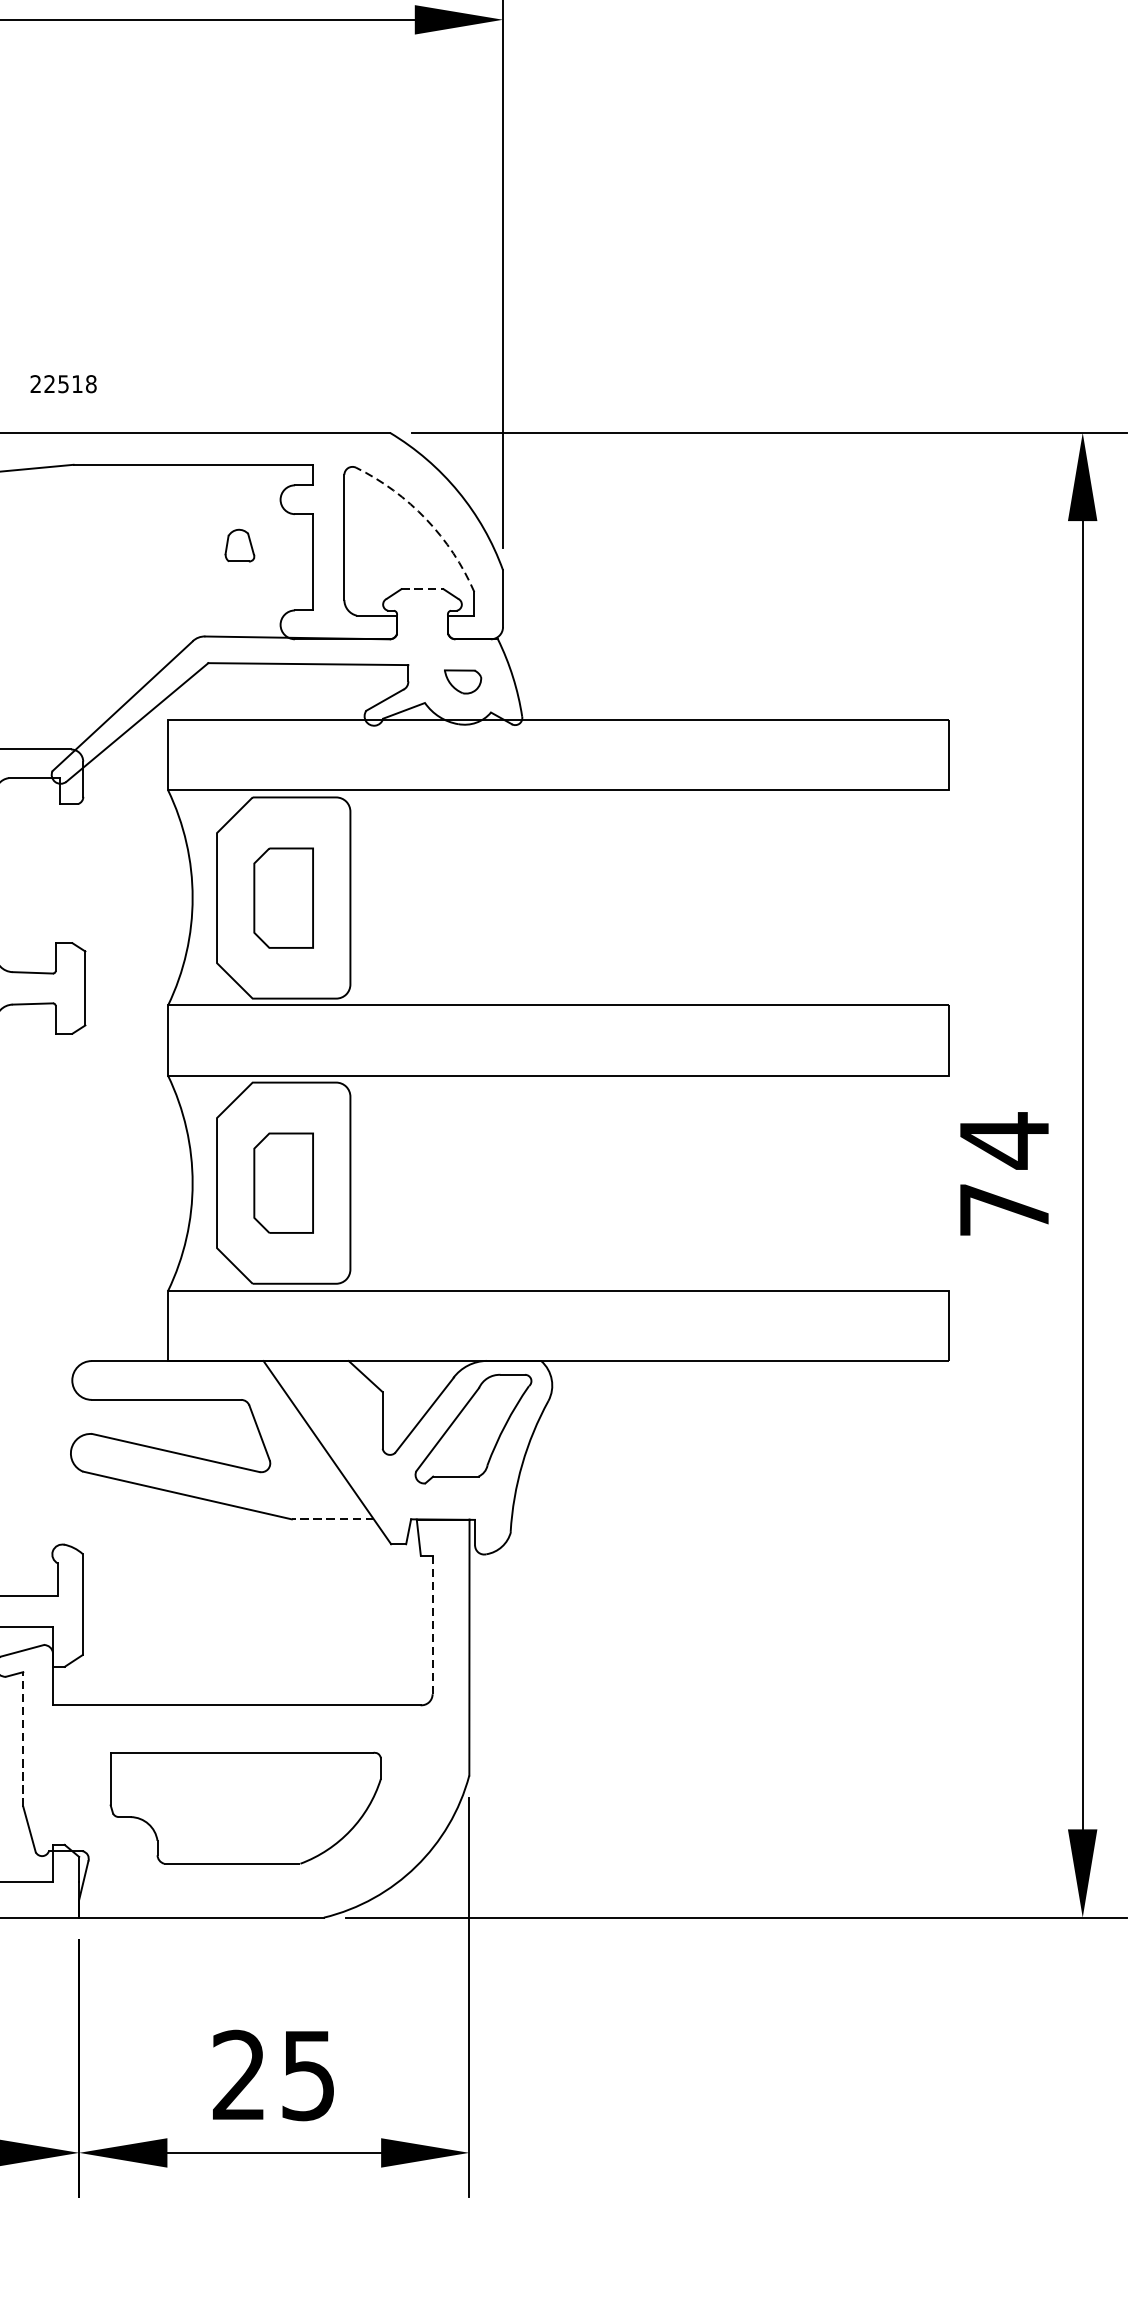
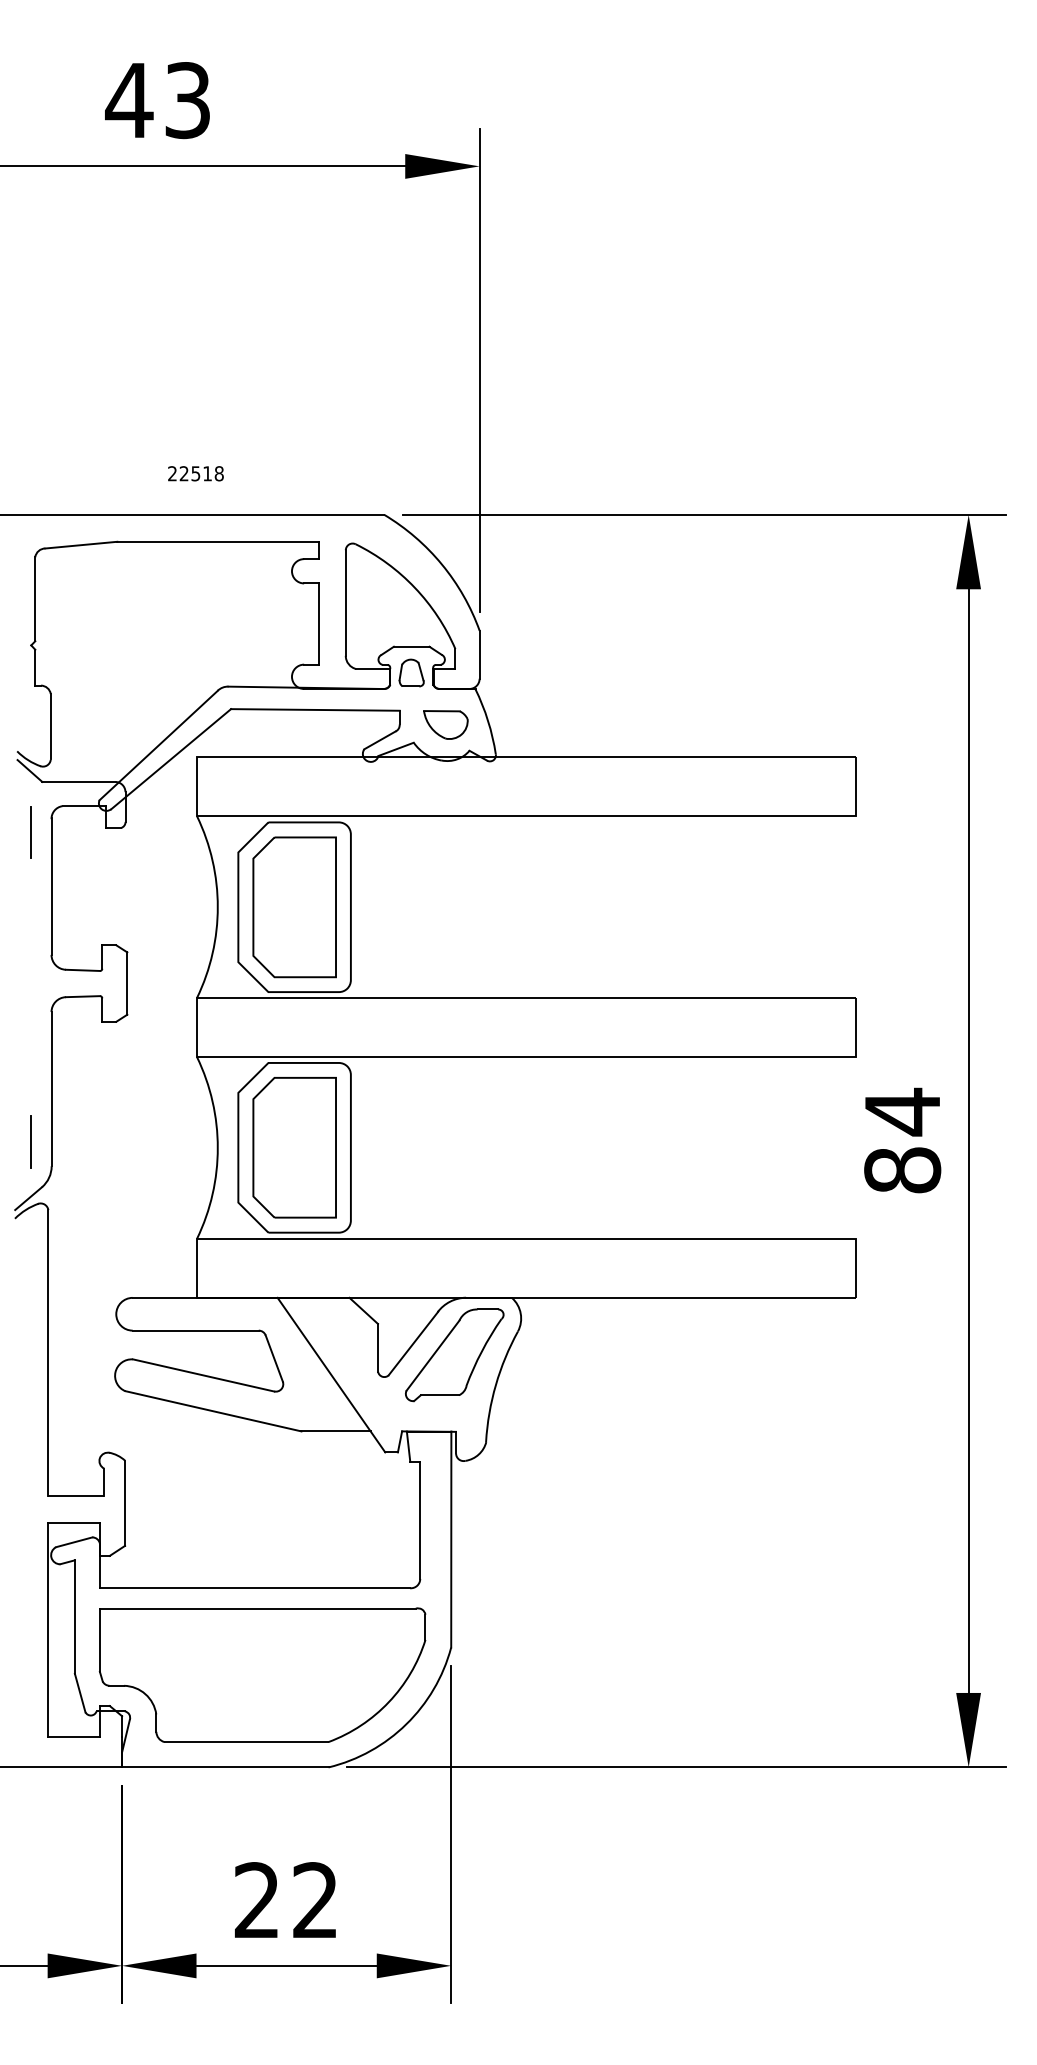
text: (63, 383) -> (195, 473), moved
arc: (425, 518) -> (414, 587), dashed -> solid
part: (239, 545) -> (411, 672), moved
line: (422, 588) -> (411, 646), dashed -> solid
part: (462, 681) -> (445, 724), size x1.43
part: (283, 898) -> (294, 907), size x1.67
part: (283, 1182) -> (294, 1147), size x1.67
text: (1004, 1210) -> (902, 1170), 74 -> 84
line: (333, 1519) -> (336, 1431), dashed -> solid
line: (432, 1624) -> (420, 1520), dashed -> solid
line: (22, 1739) -> (74, 1617), dashed -> solid
part: (245, 1807) -> (262, 1674), size x1.43
text: (307, 2075) -> (314, 1900), 25 -> 22

